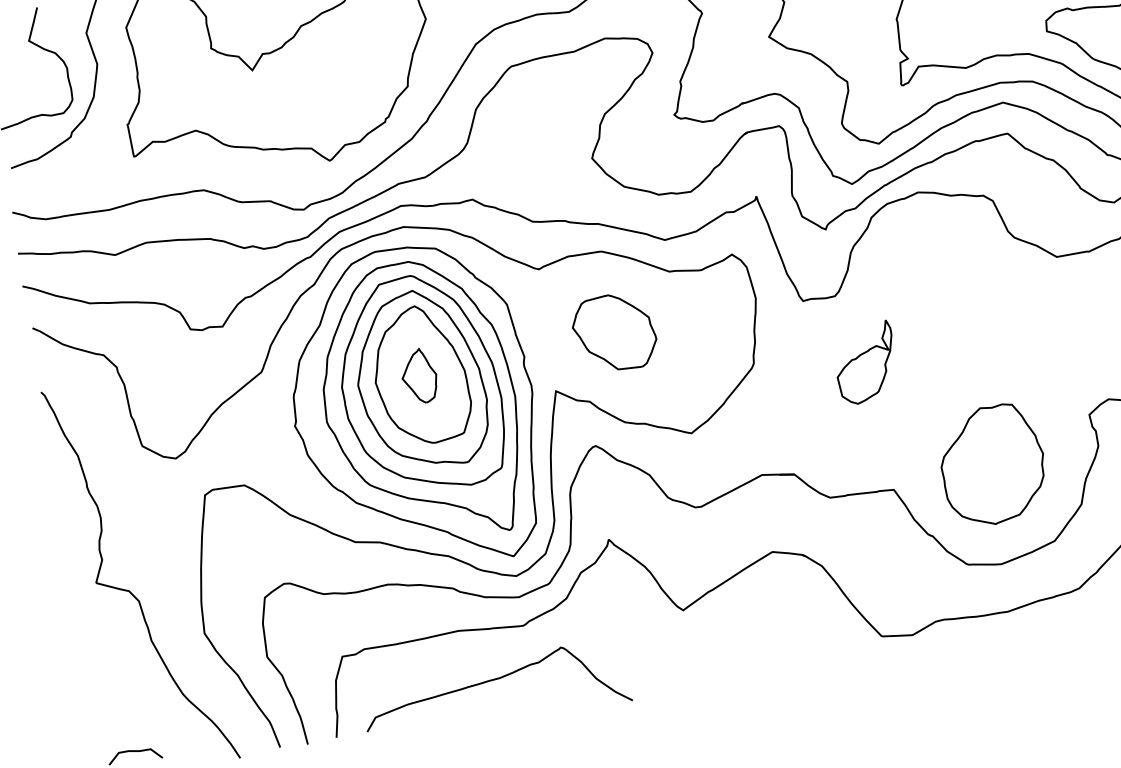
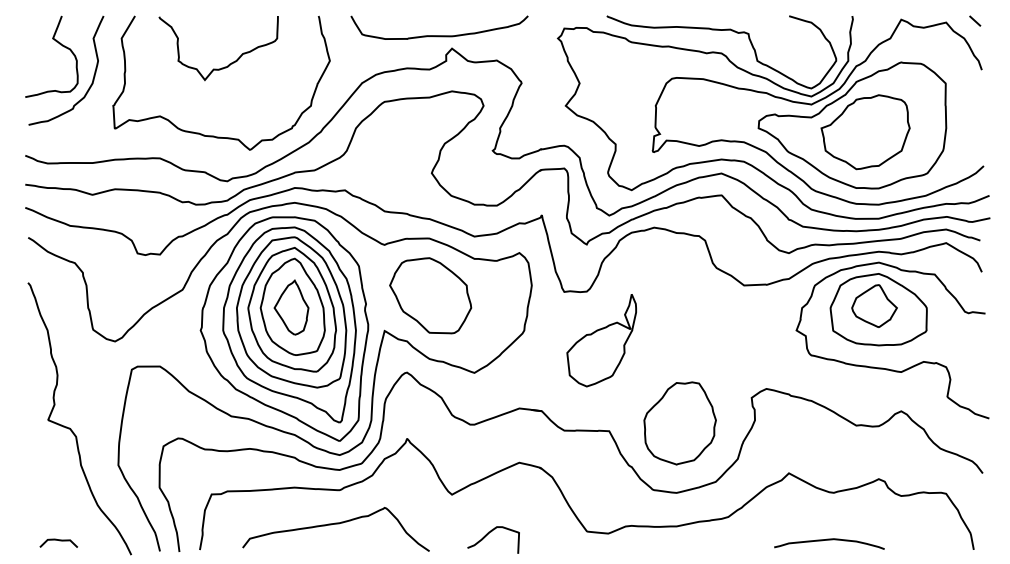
part: (614, 332) -> (430, 295), size x1.43
part: (865, 362) -> (601, 340), size x1.67
part: (419, 376) -> (291, 307), size x1.43
curve: (742, 659) -> (488, 534), added
curve: (494, 680) -> (335, 524), moved

